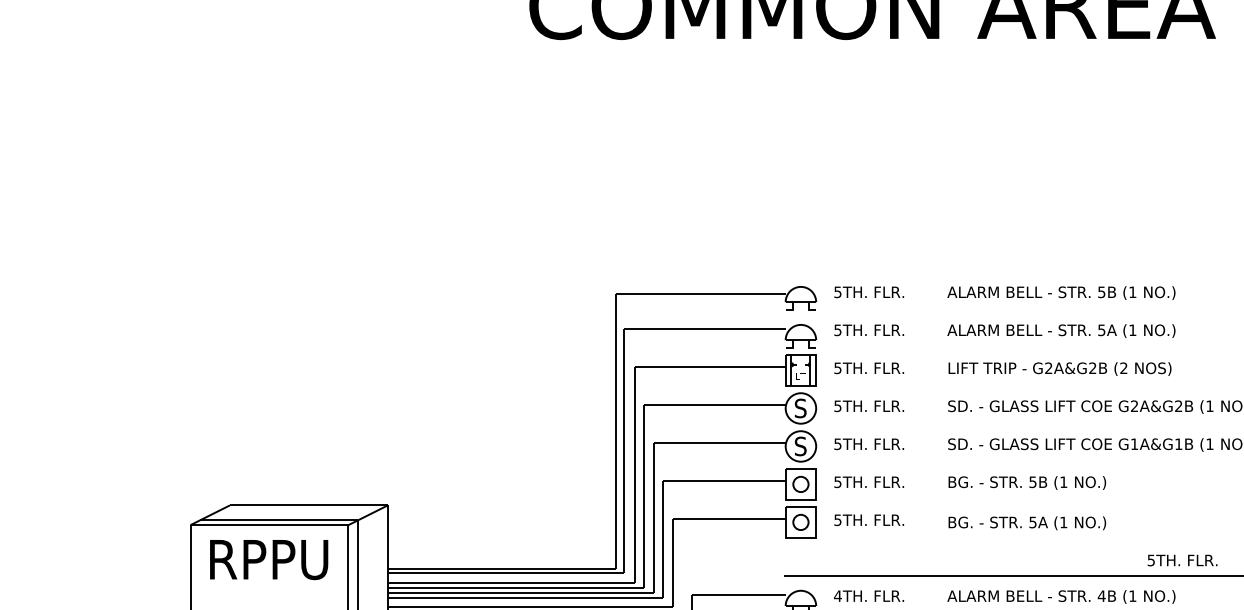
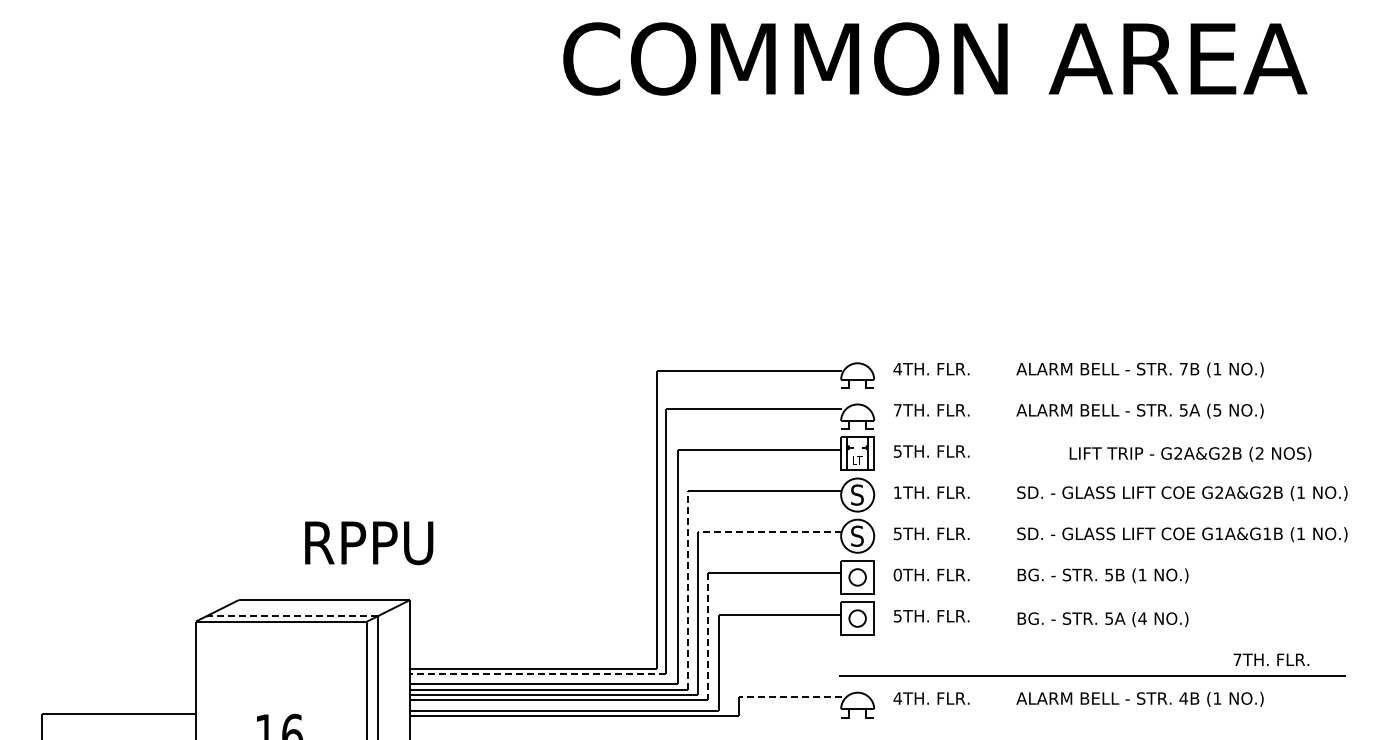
text: (837, 292) -> (897, 369), 5TH. -> 4TH.
text: (1101, 292) -> (1183, 369), 5B -> 7B
text: (837, 330) -> (897, 410), 5TH. -> 7TH.
text: (1132, 330) -> (1217, 410), (1 -> (5
text: (1060, 368) -> (1190, 453), moved
text: (837, 406) -> (897, 492), 5TH. -> 1TH.
line: (719, 442) -> (769, 532), solid -> dashed
text: (837, 481) -> (897, 574), 5TH. -> 0TH.
line: (643, 495) -> (687, 589), solid -> dashed
line: (279, 520) -> (292, 616), solid -> dashed
text: (1063, 522) -> (1142, 618), (1 -> (4
line: (663, 539) -> (708, 637), solid -> dashed
text: (269, 560) -> (369, 543), moved
text: (1151, 560) -> (1237, 659), 5TH. -> 7TH.
line: (505, 573) -> (537, 673), solid -> dashed
line: (738, 594) -> (790, 696), solid -> dashed

